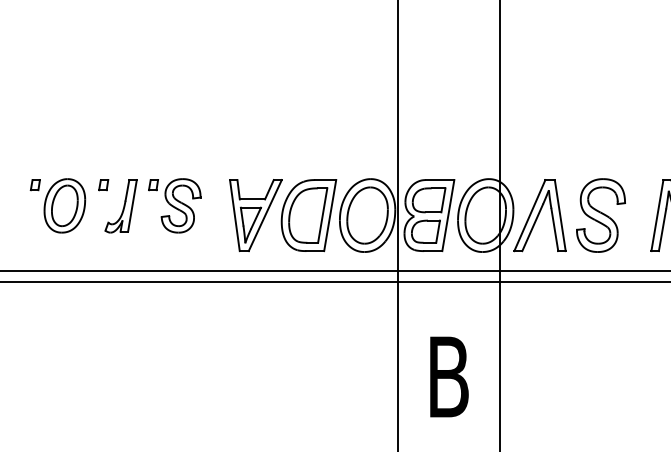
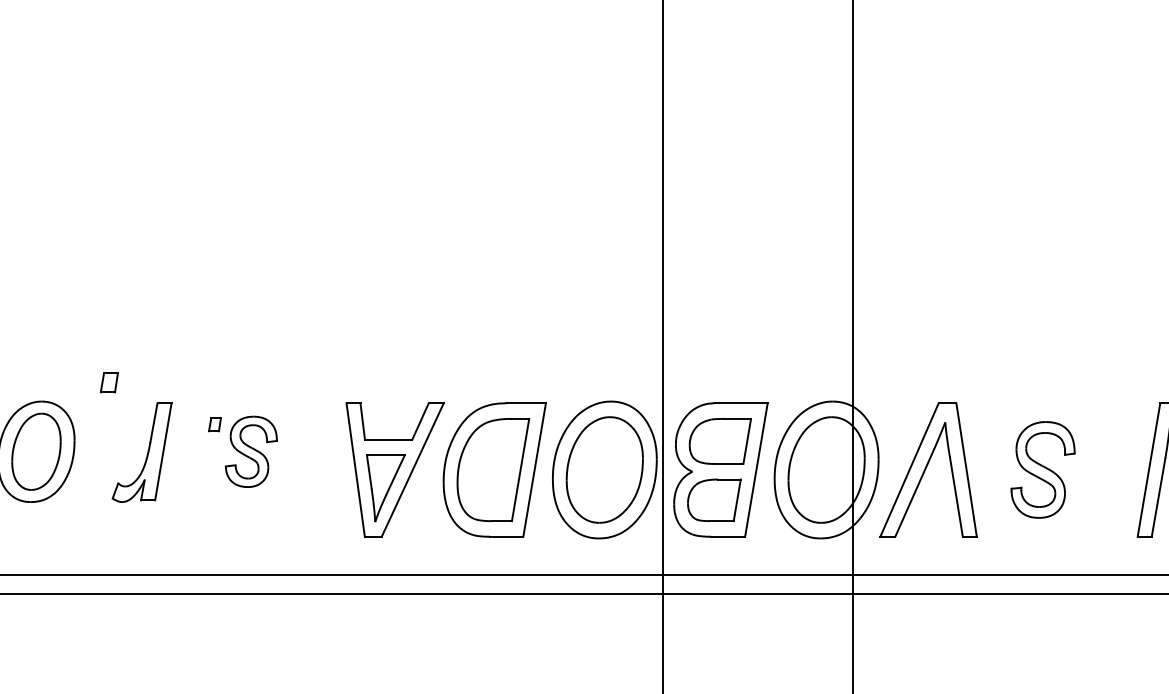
part: (103, 185) -> (109, 383), moved
part: (174, 205) -> (242, 451), size x0.7
part: (600, 215) -> (1042, 469), size x0.7

